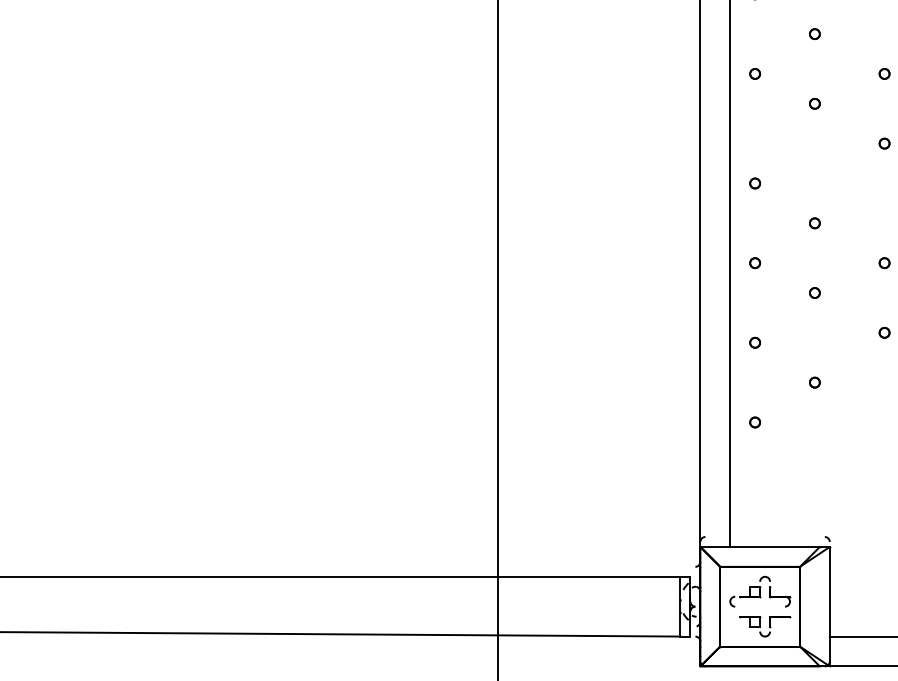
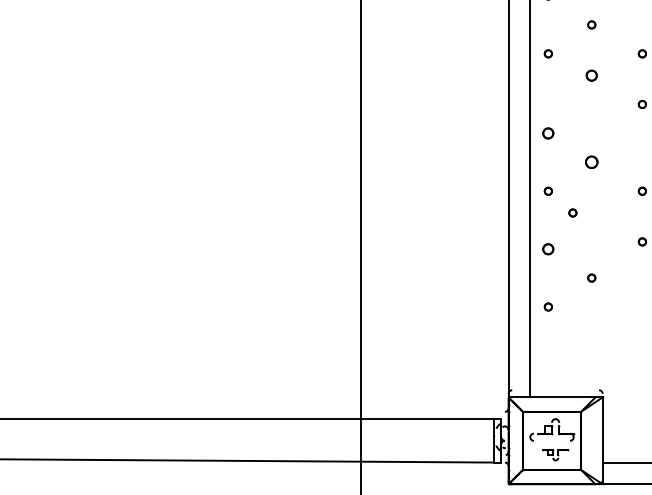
part: (814, 103) -> (591, 75), size x1.4
part: (755, 183) -> (548, 133), size x1.4
part: (814, 223) -> (591, 162), size x1.6
part: (814, 292) -> (572, 212), moved
part: (755, 342) -> (548, 248), size x1.4
part: (765, 626) -> (555, 455), size x0.7

